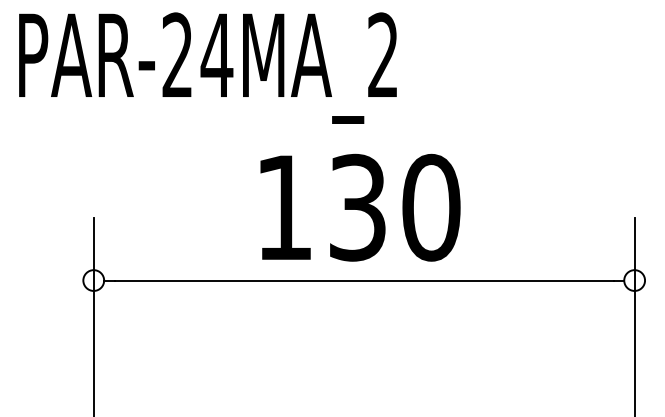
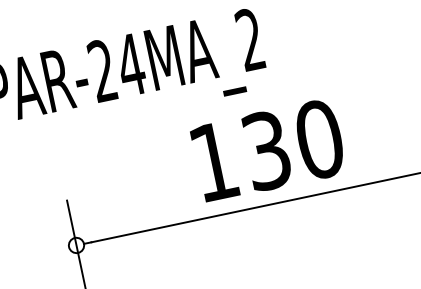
text: (360, 207) -> (268, 150), moved

